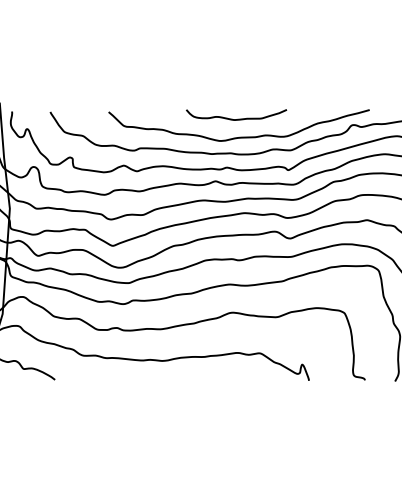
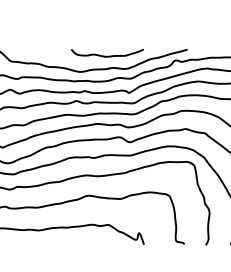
curve: (238, 118) -> (108, 55), moved

